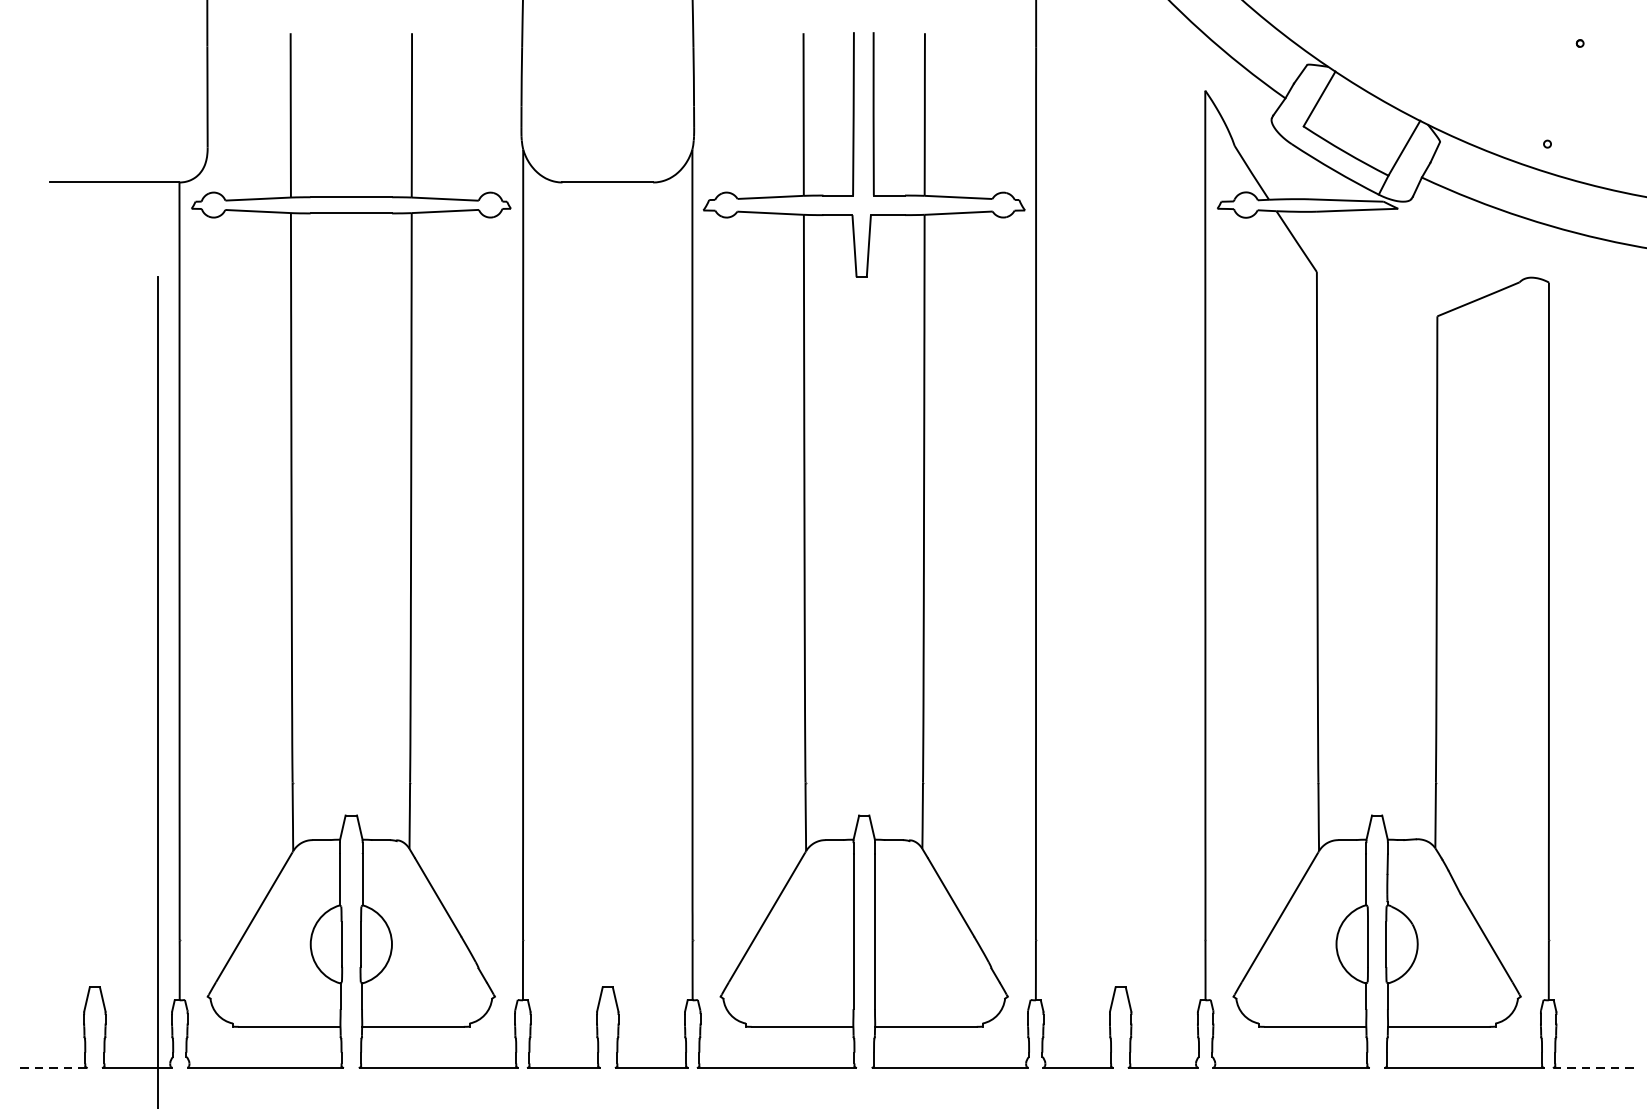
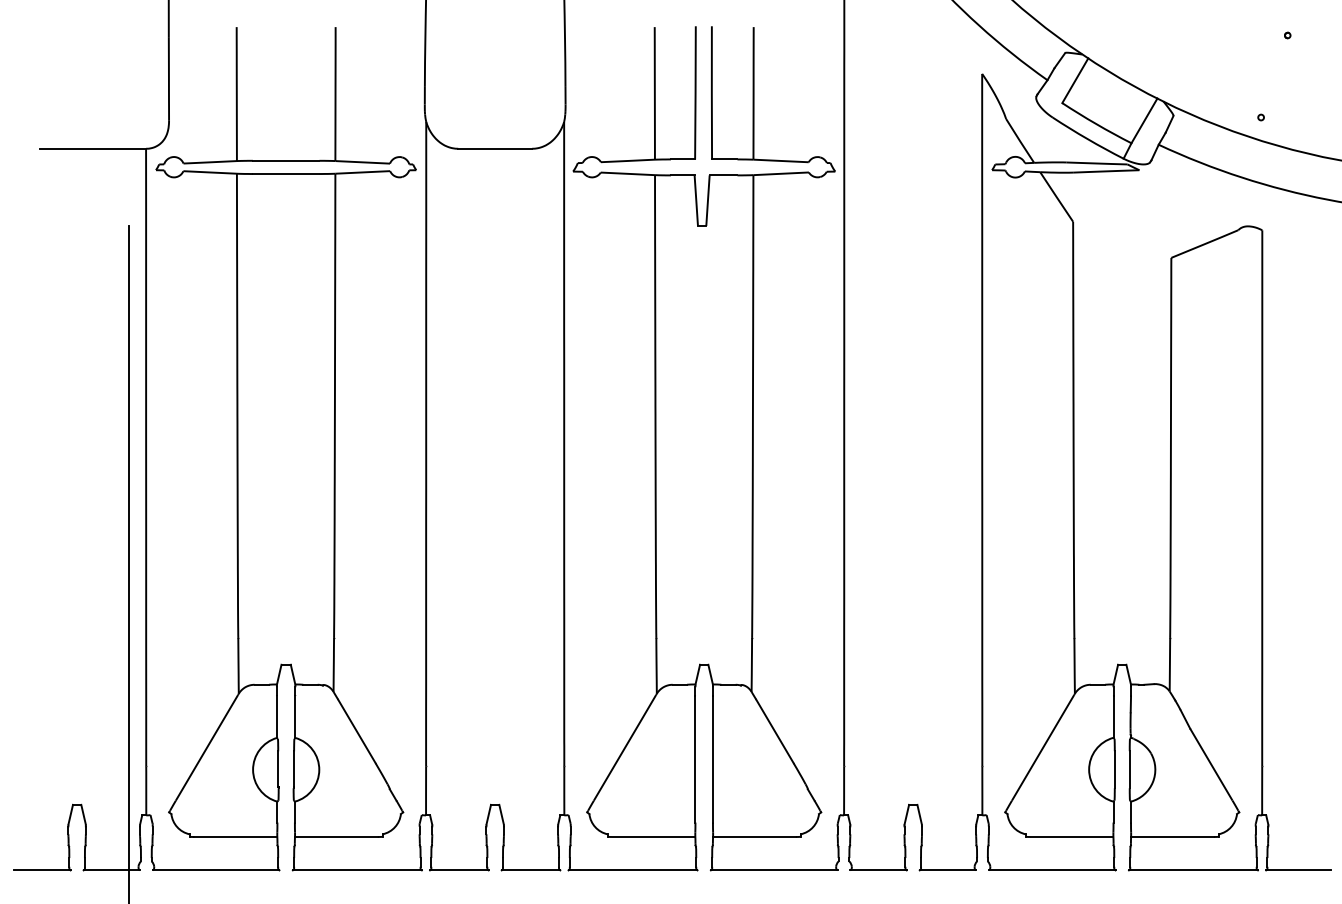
line: (51, 1067) -> (41, 870), dashed -> solid
line: (1593, 1067) -> (1298, 870), dashed -> solid

